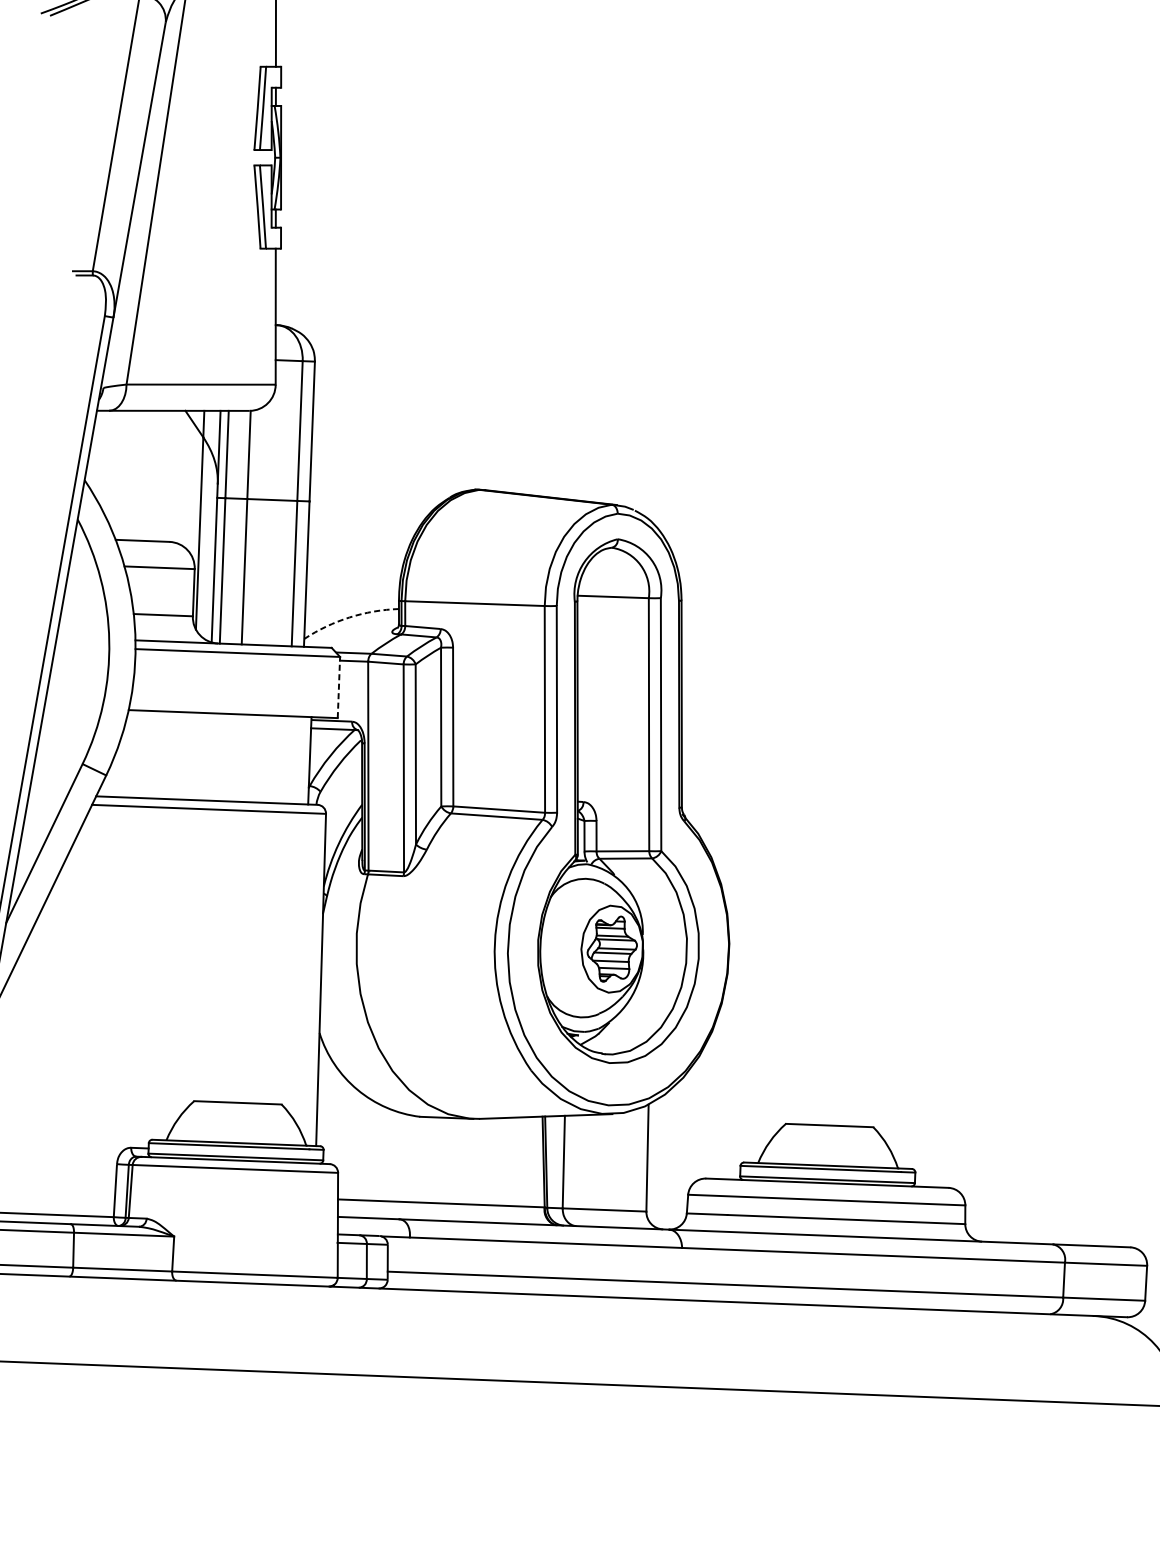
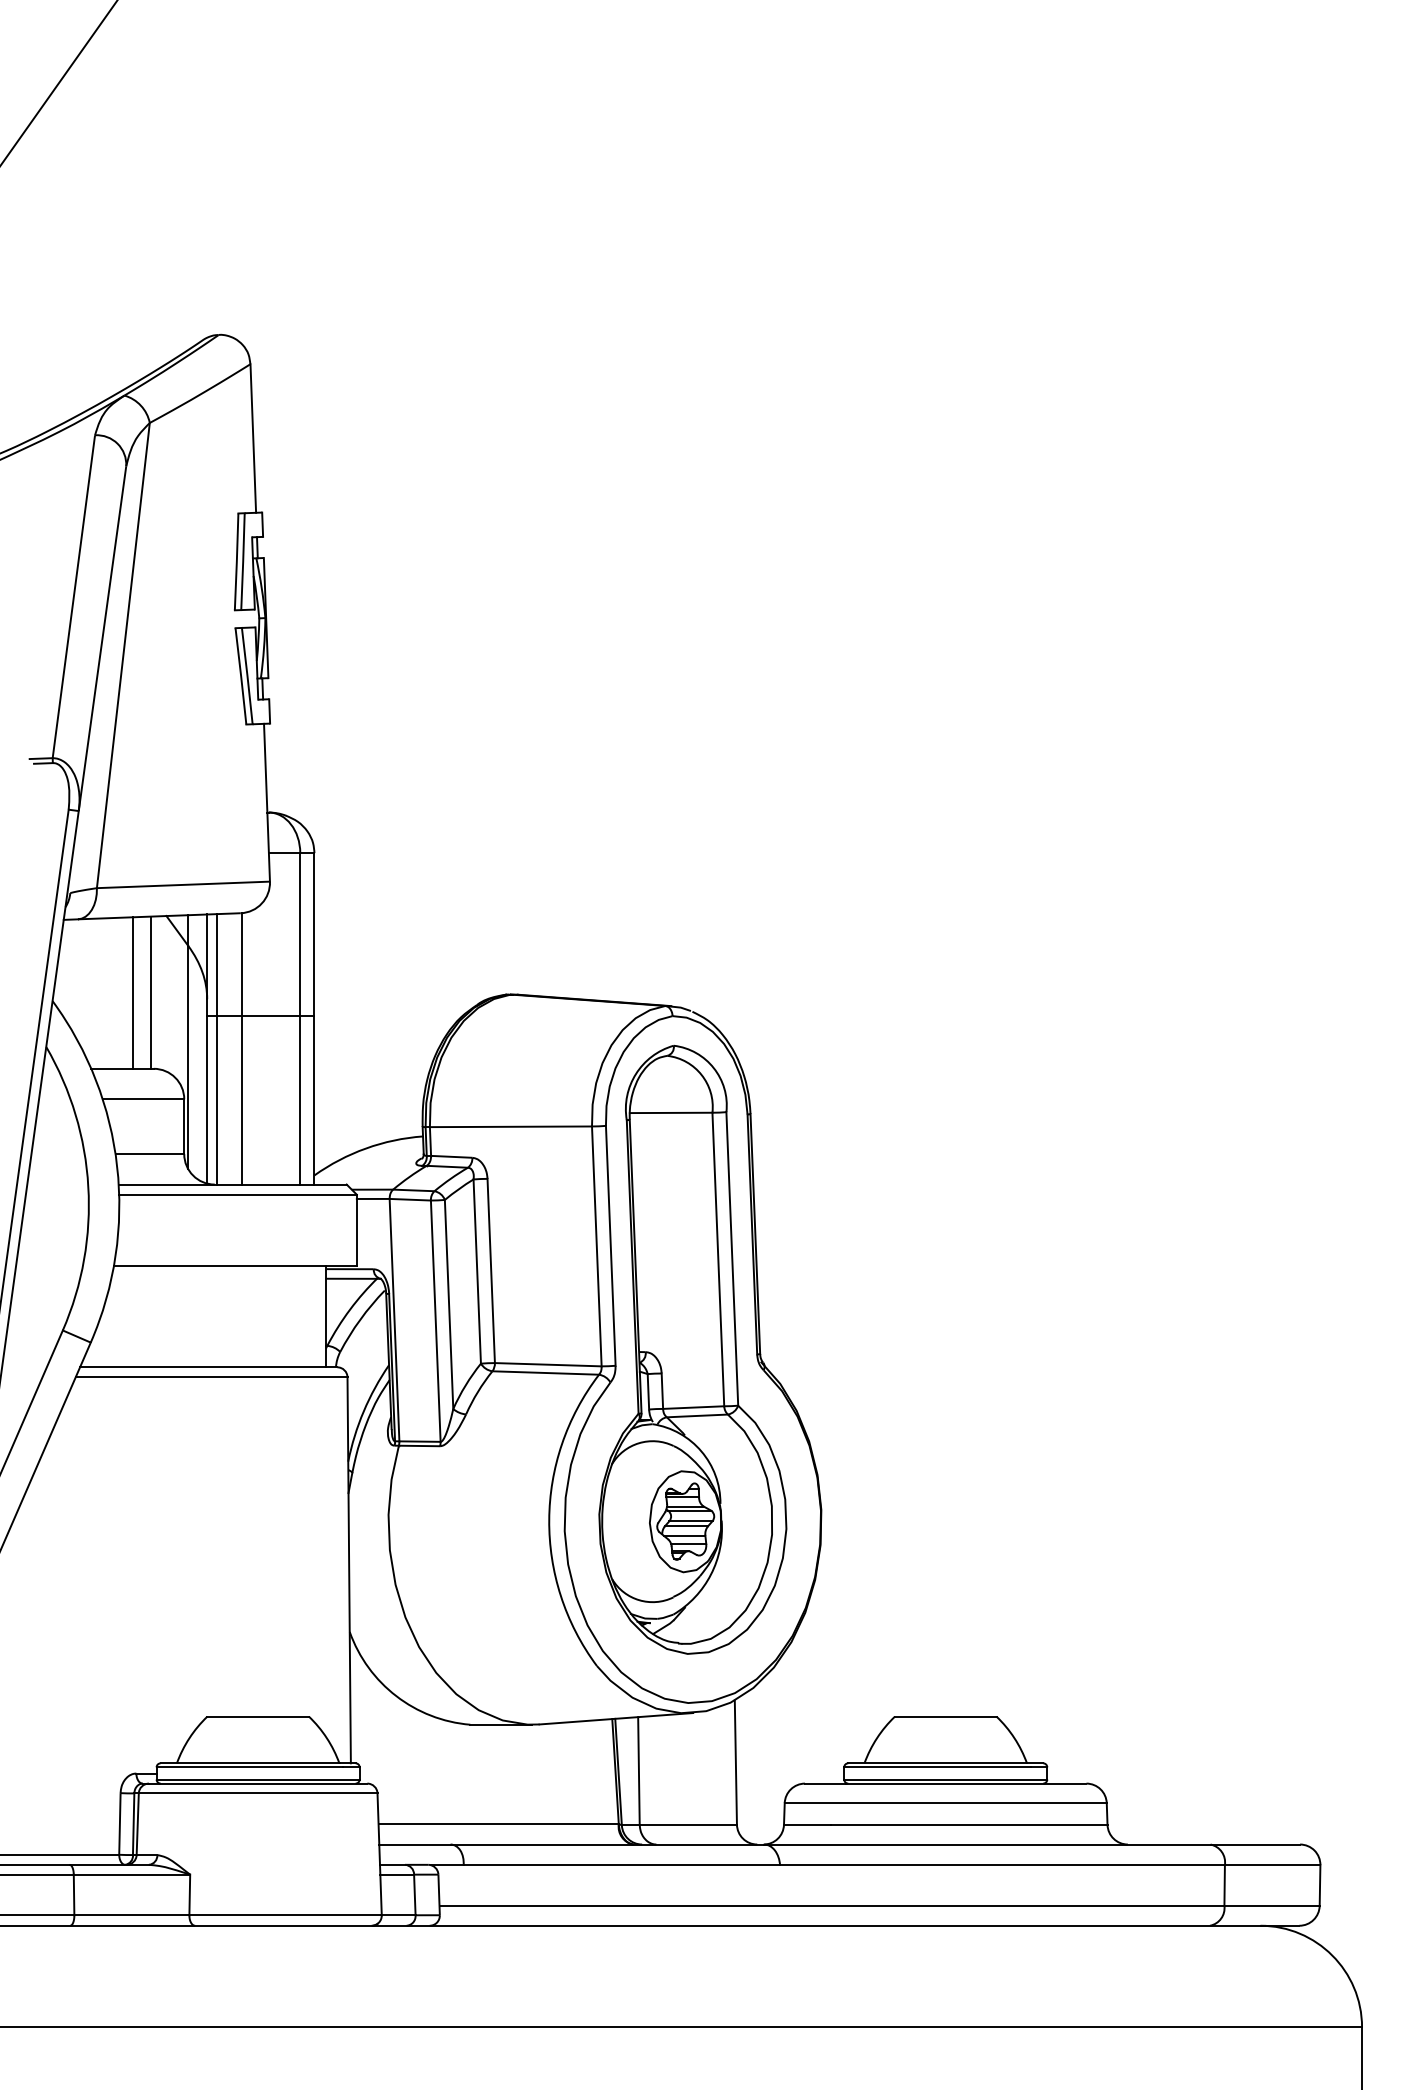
line: (154, 475) -> (133, 992), added
line: (169, 476) -> (150, 992), added
arc: (349, 617) -> (366, 1148), dashed -> solid
line: (338, 687) -> (356, 1230), dashed -> solid

